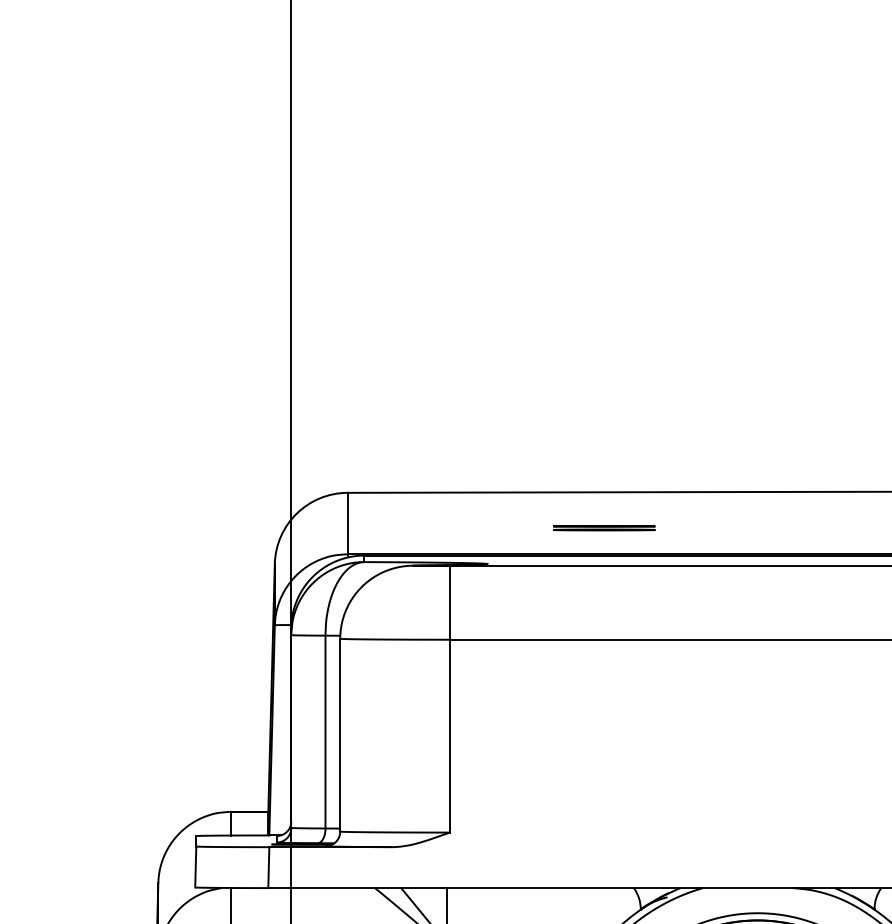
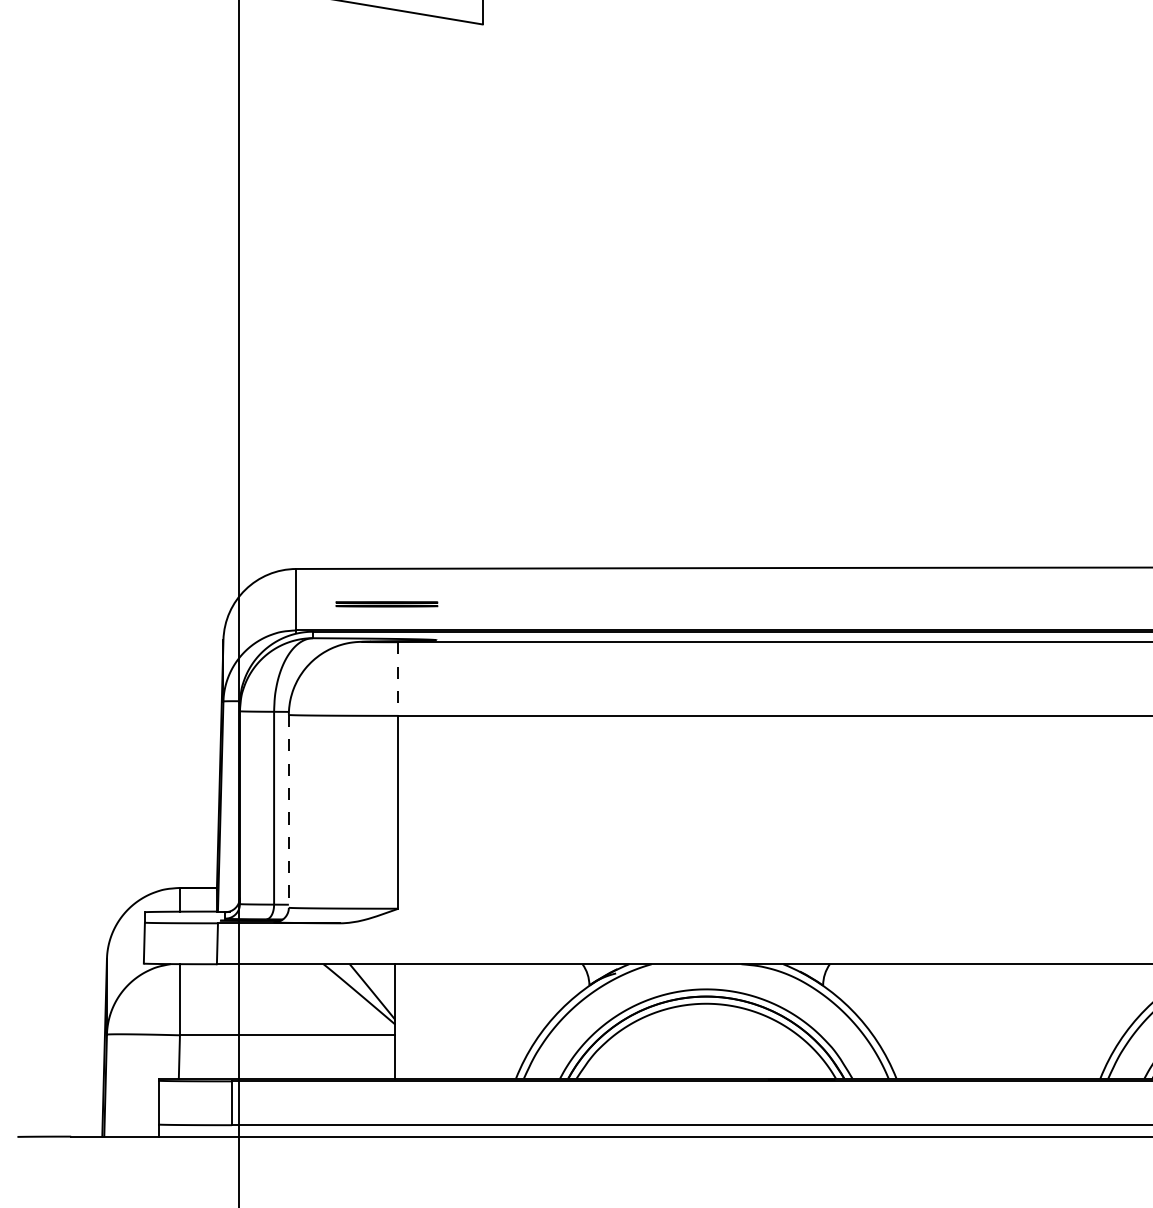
part: (603, 528) -> (386, 604), moved
line: (449, 603) -> (398, 679), solid -> dashed
line: (339, 735) -> (288, 811), solid -> dashed

